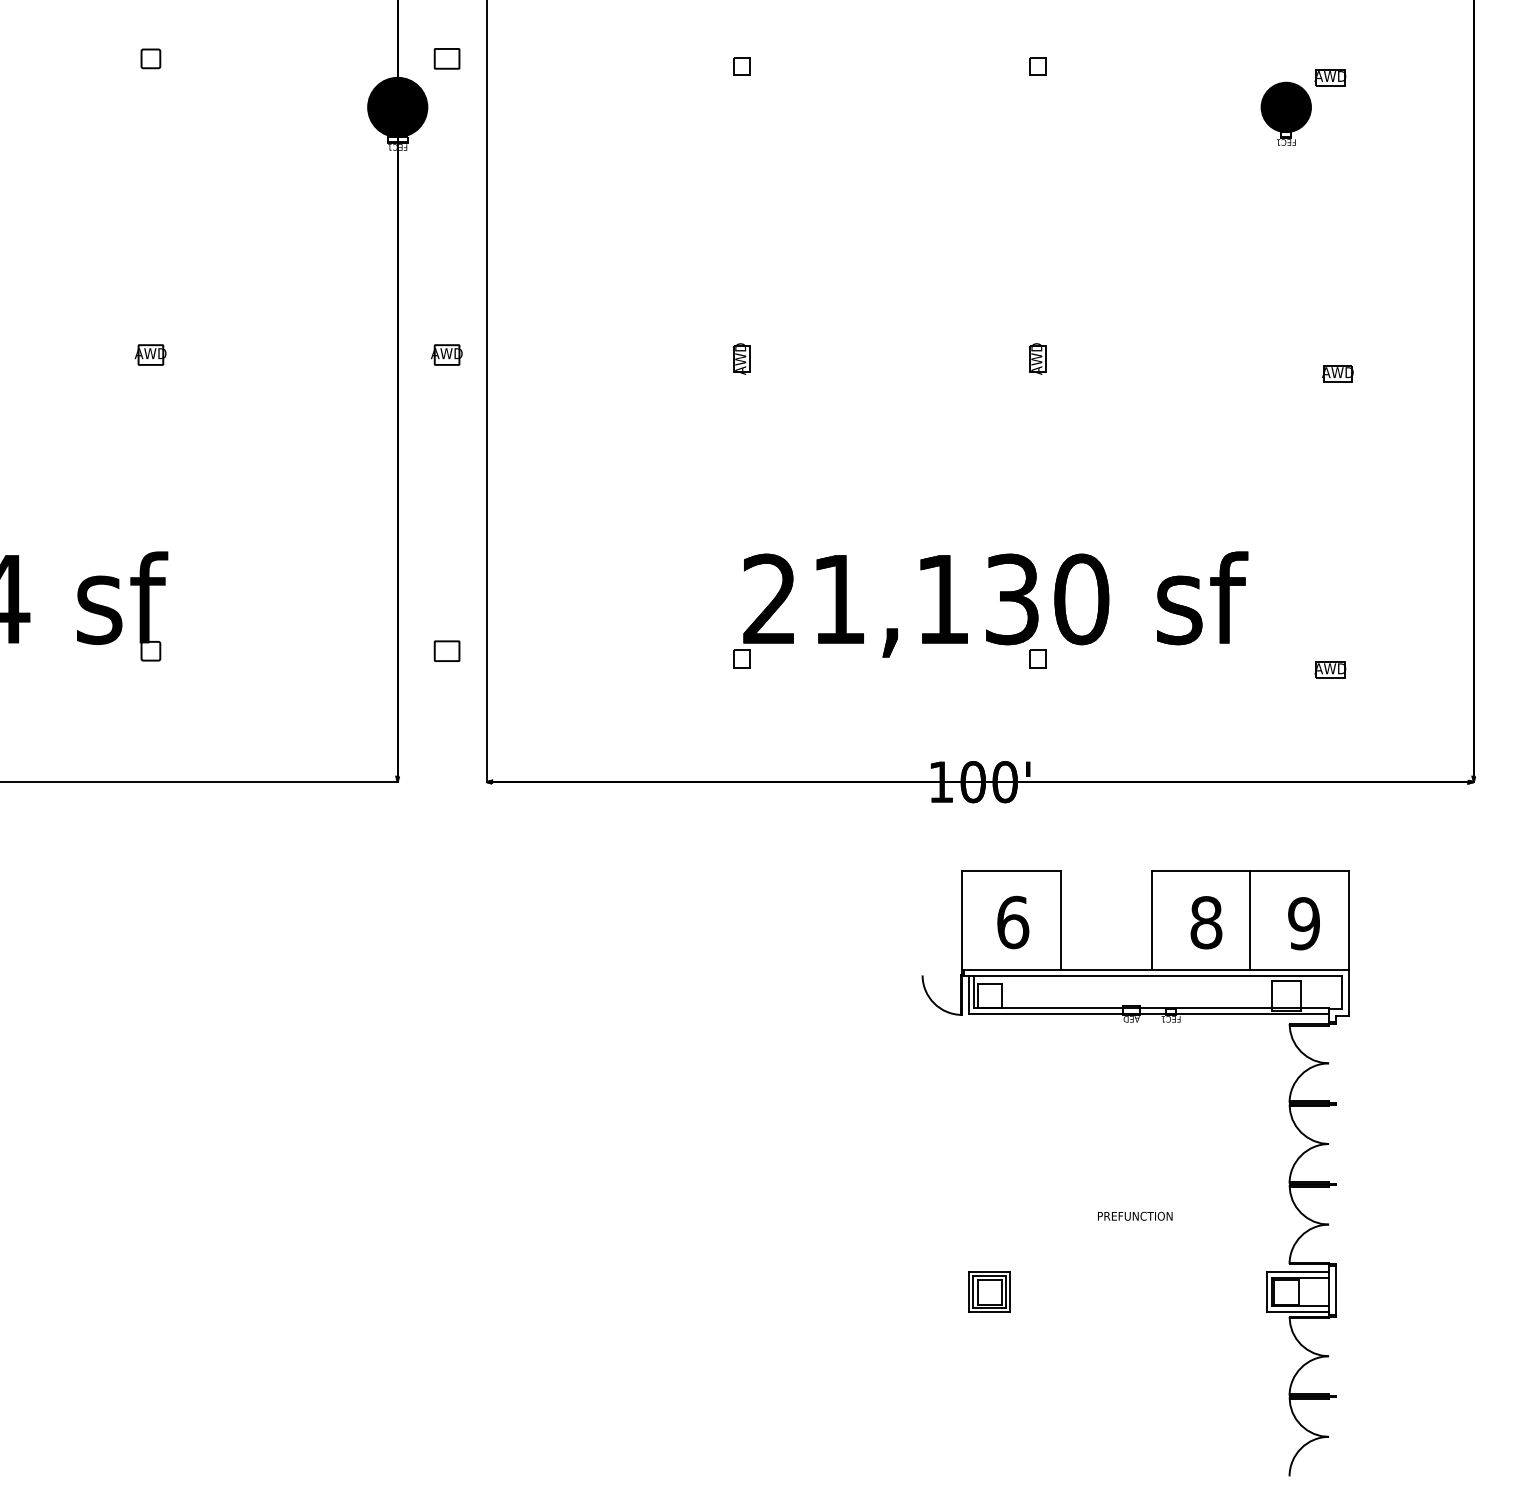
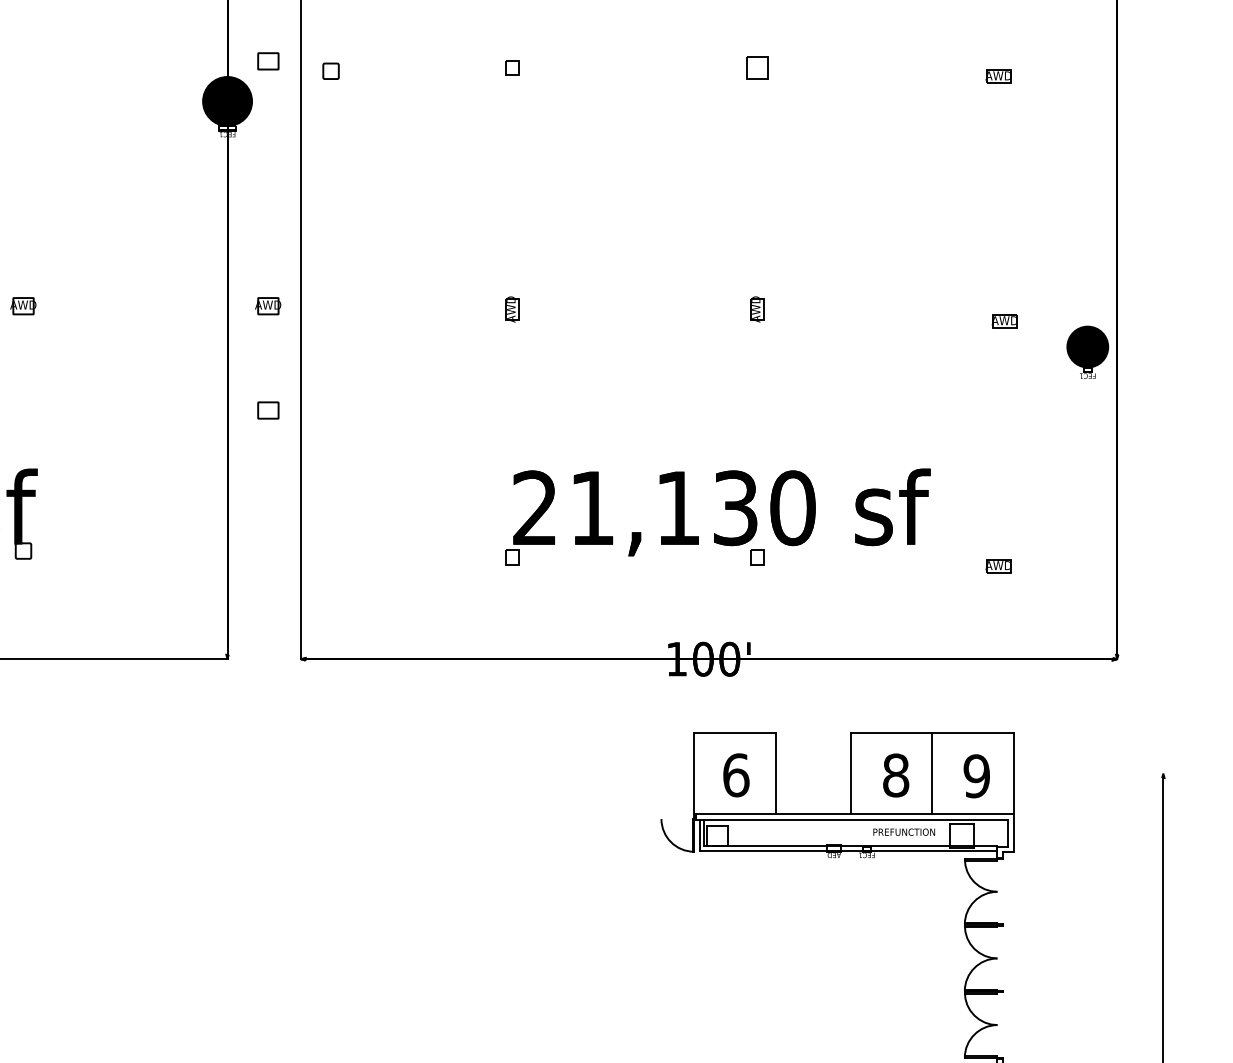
part: (150, 58) -> (330, 70), moved
part: (1037, 66) -> (756, 67), size x1.6
part: (1285, 113) -> (1087, 352), moved
part: (446, 650) -> (267, 409), moved
text: (1135, 1215) -> (904, 831), moved

